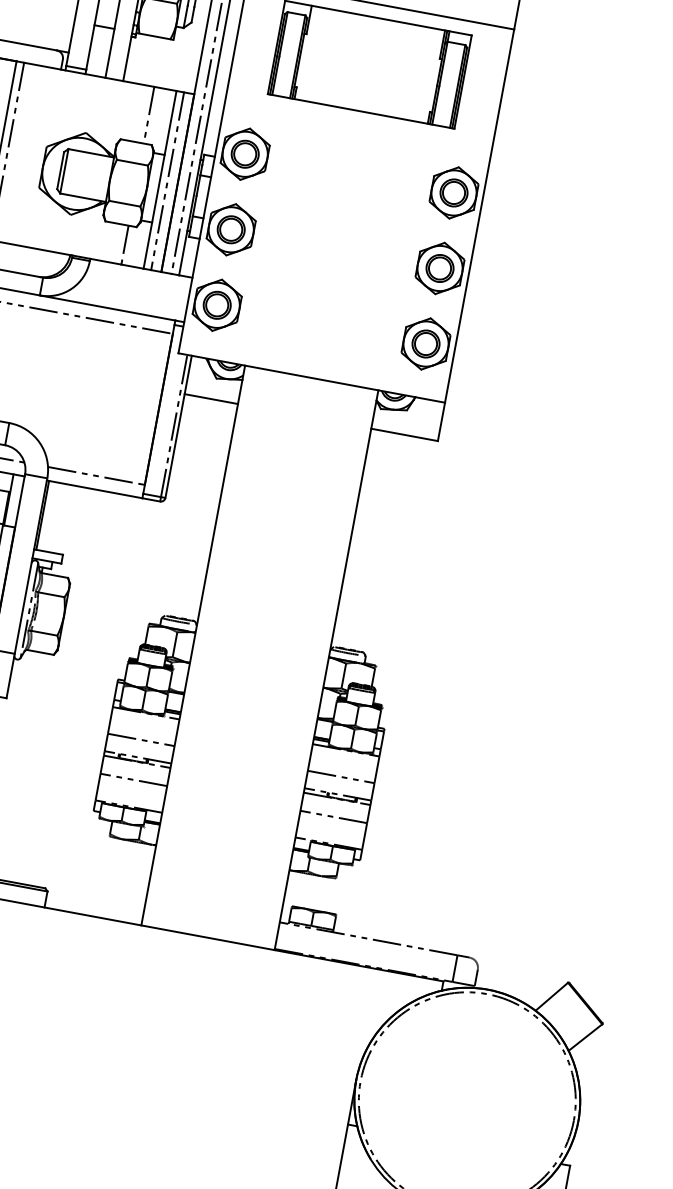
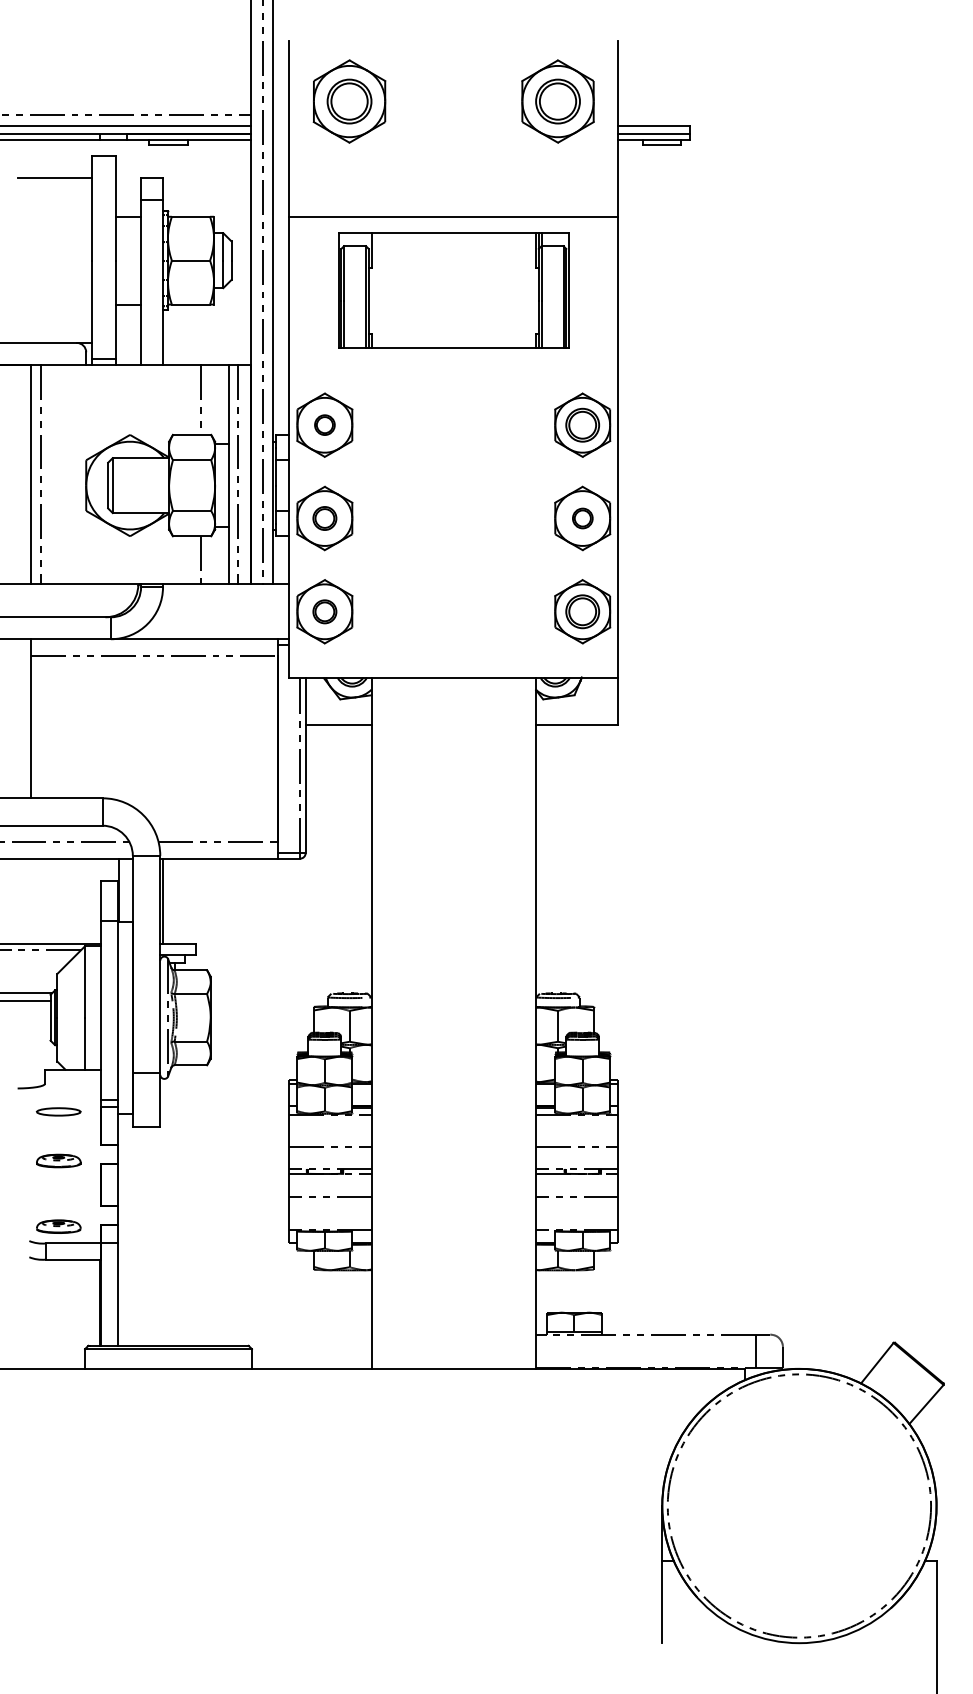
part: (245, 153) -> (324, 424), size x0.6
part: (230, 229) -> (324, 518), size x0.7
part: (439, 268) -> (582, 518), size x0.6
part: (216, 305) -> (324, 611), size x0.7

